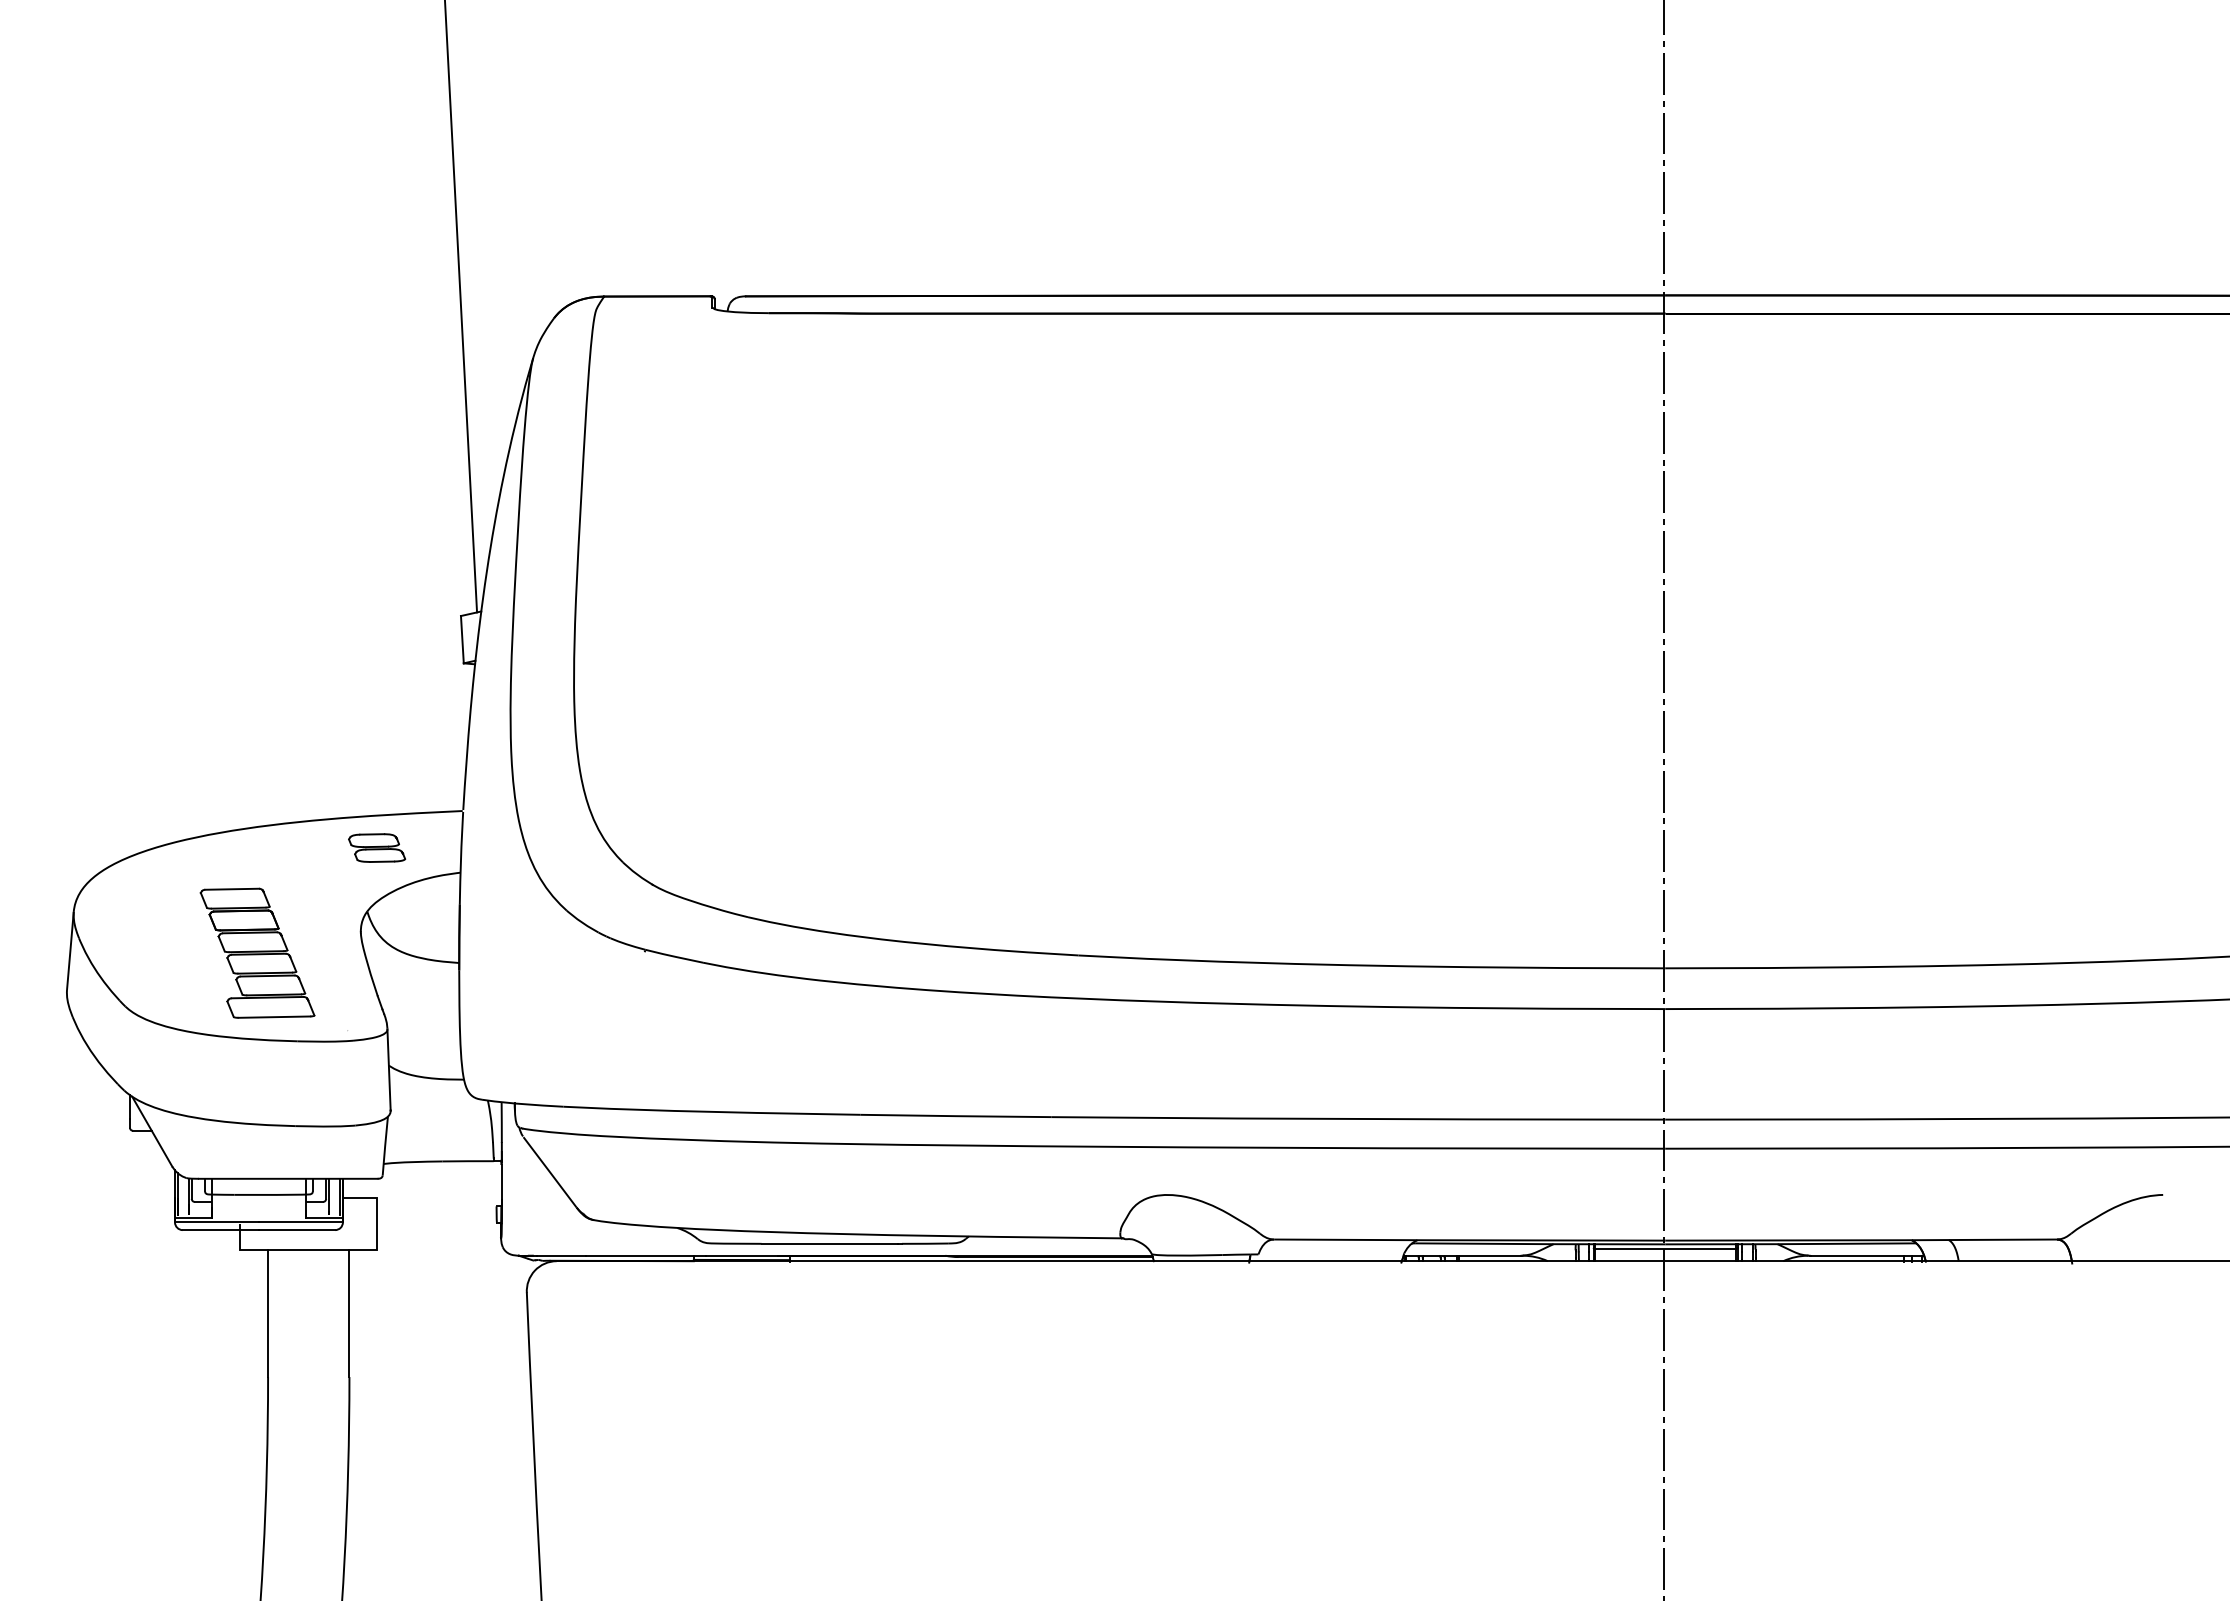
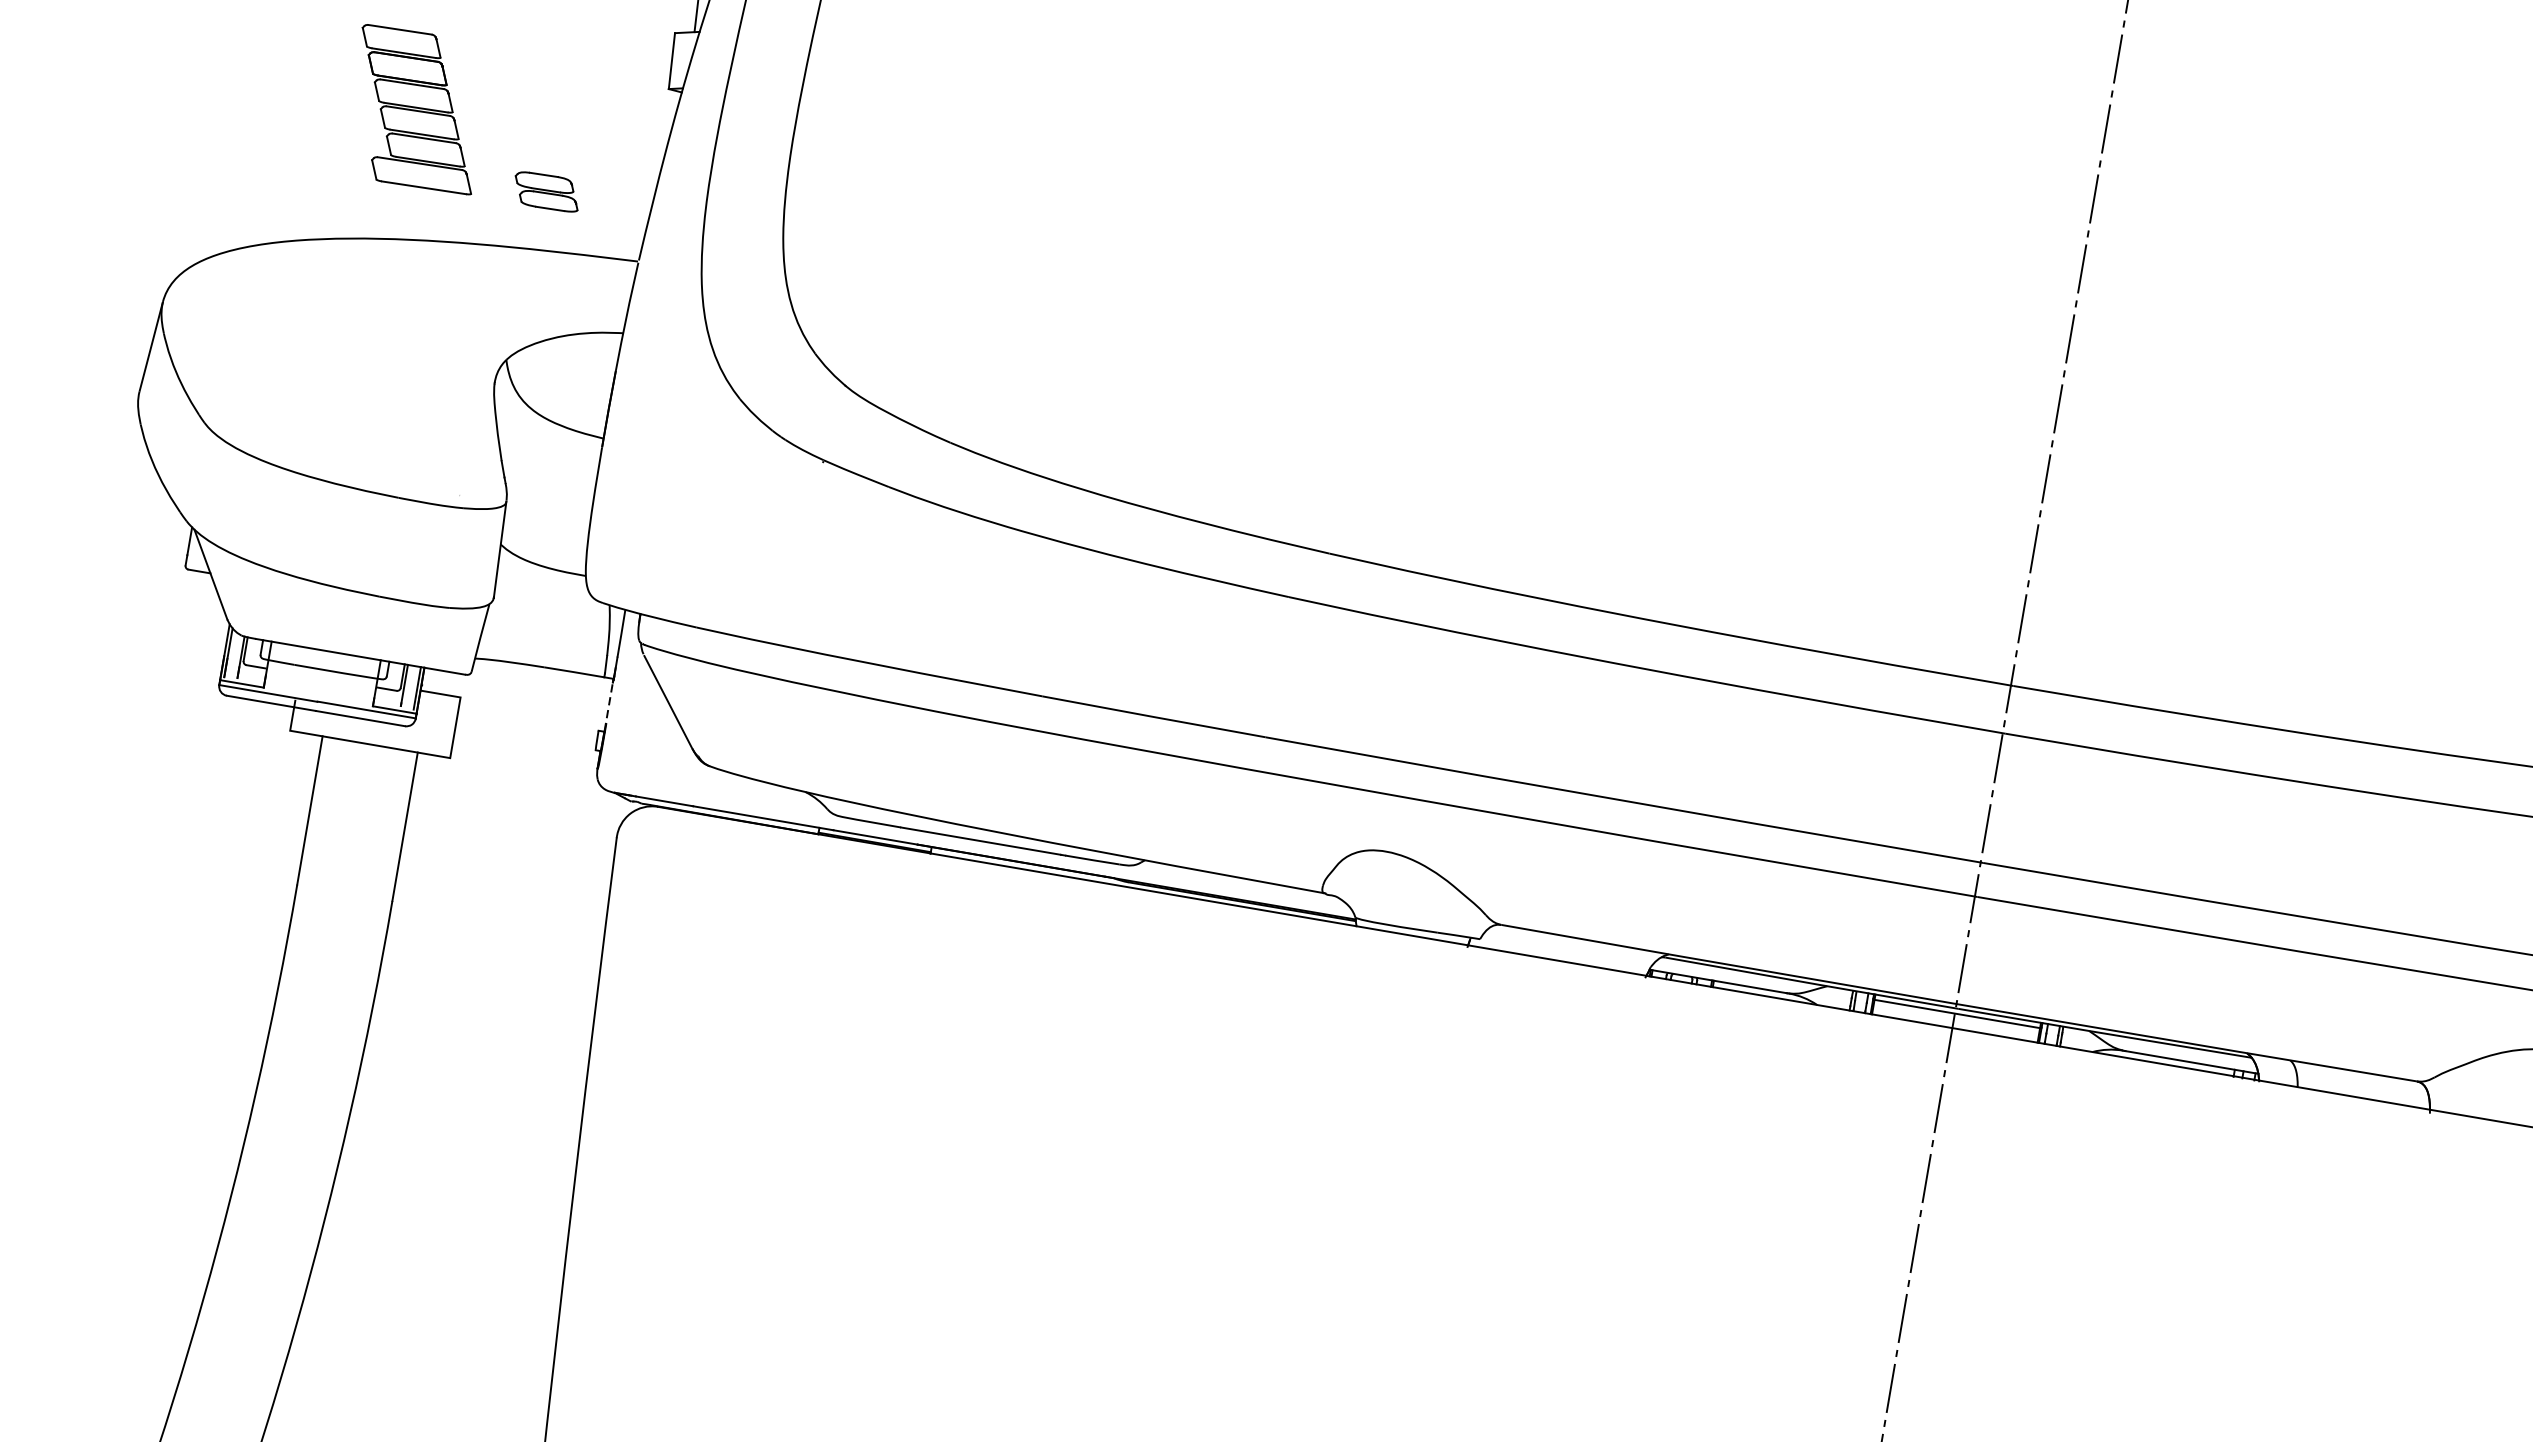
part: (377, 847) -> (547, 191), moved
part: (257, 952) -> (417, 108), moved
line: (501, 1184) -> (608, 706), solid -> dashed

